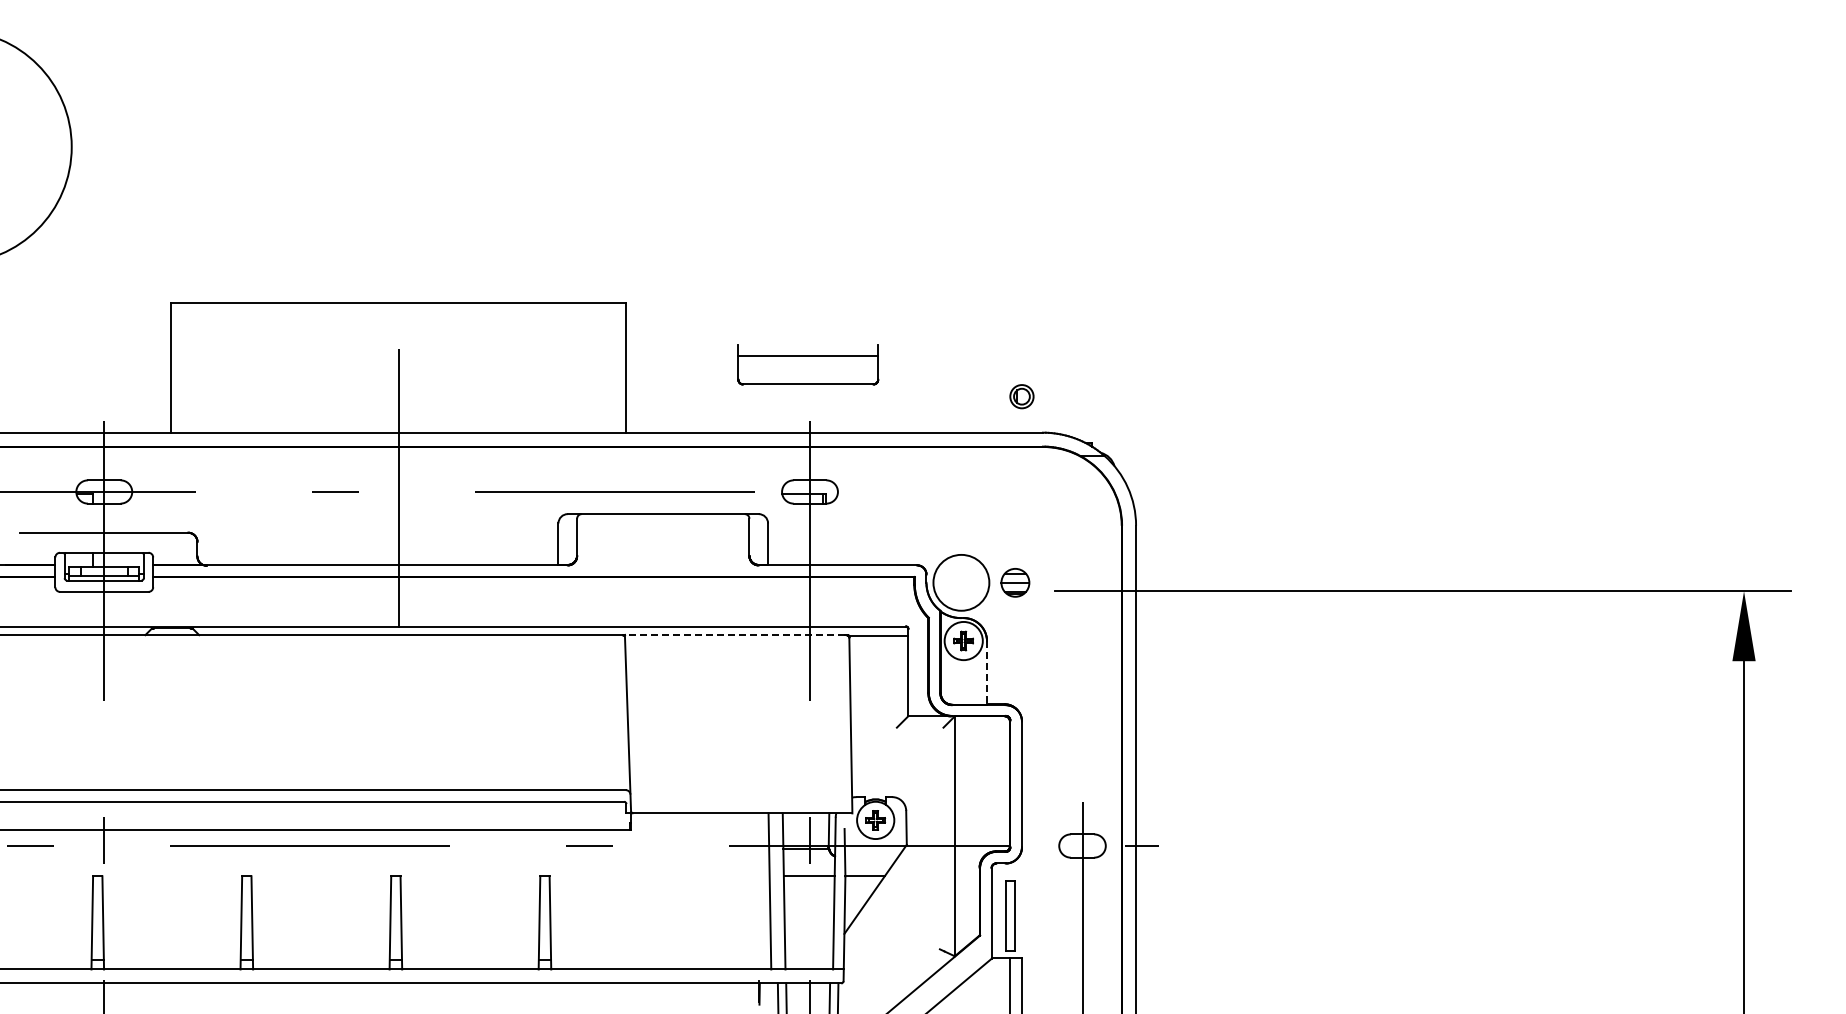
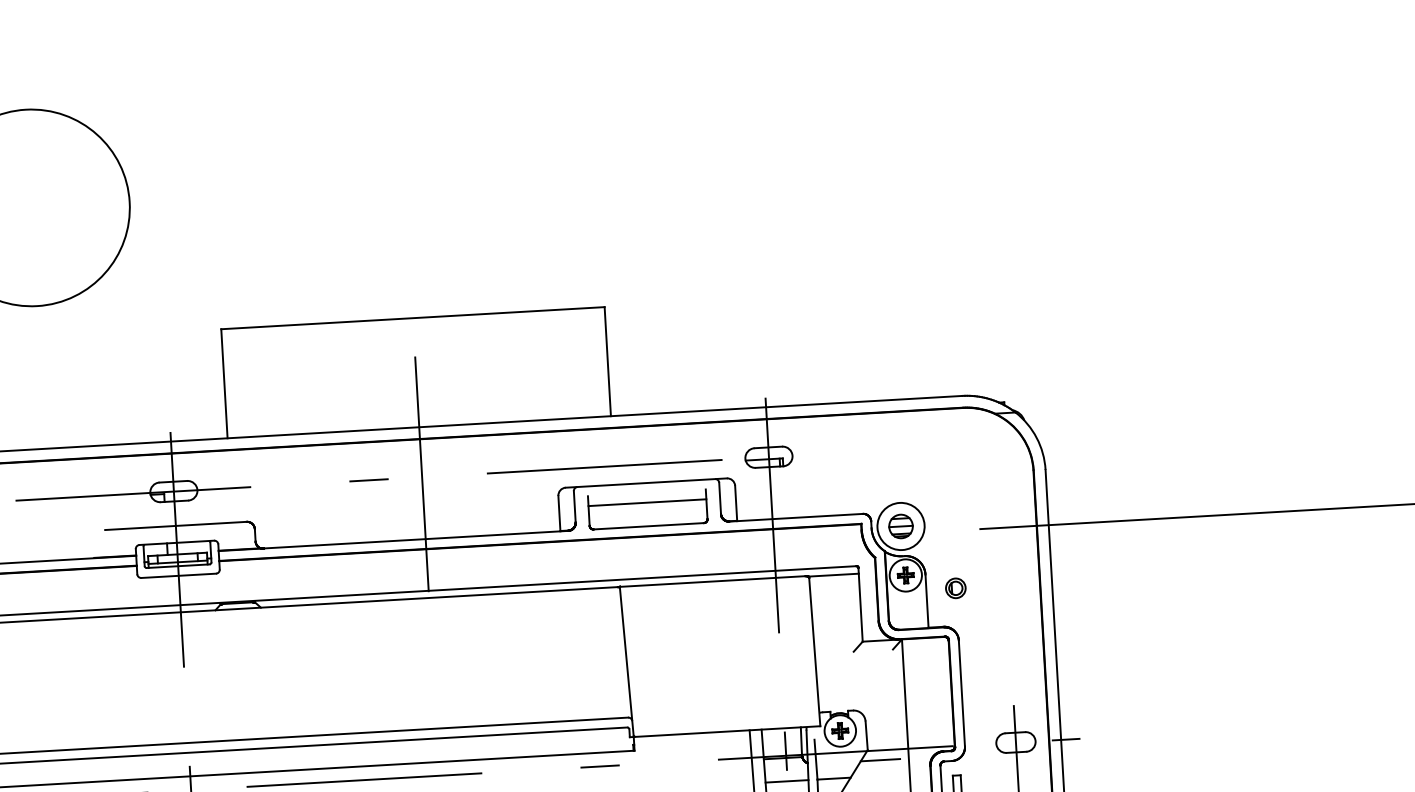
part: (808, 364) -> (648, 509), moved
part: (1021, 396) -> (955, 588), moved
part: (1015, 582) -> (901, 526), moved
line: (734, 635) -> (712, 581), dashed -> solid
line: (987, 673) -> (927, 601), dashed -> solid
line: (920, 857) -> (879, 760), added

